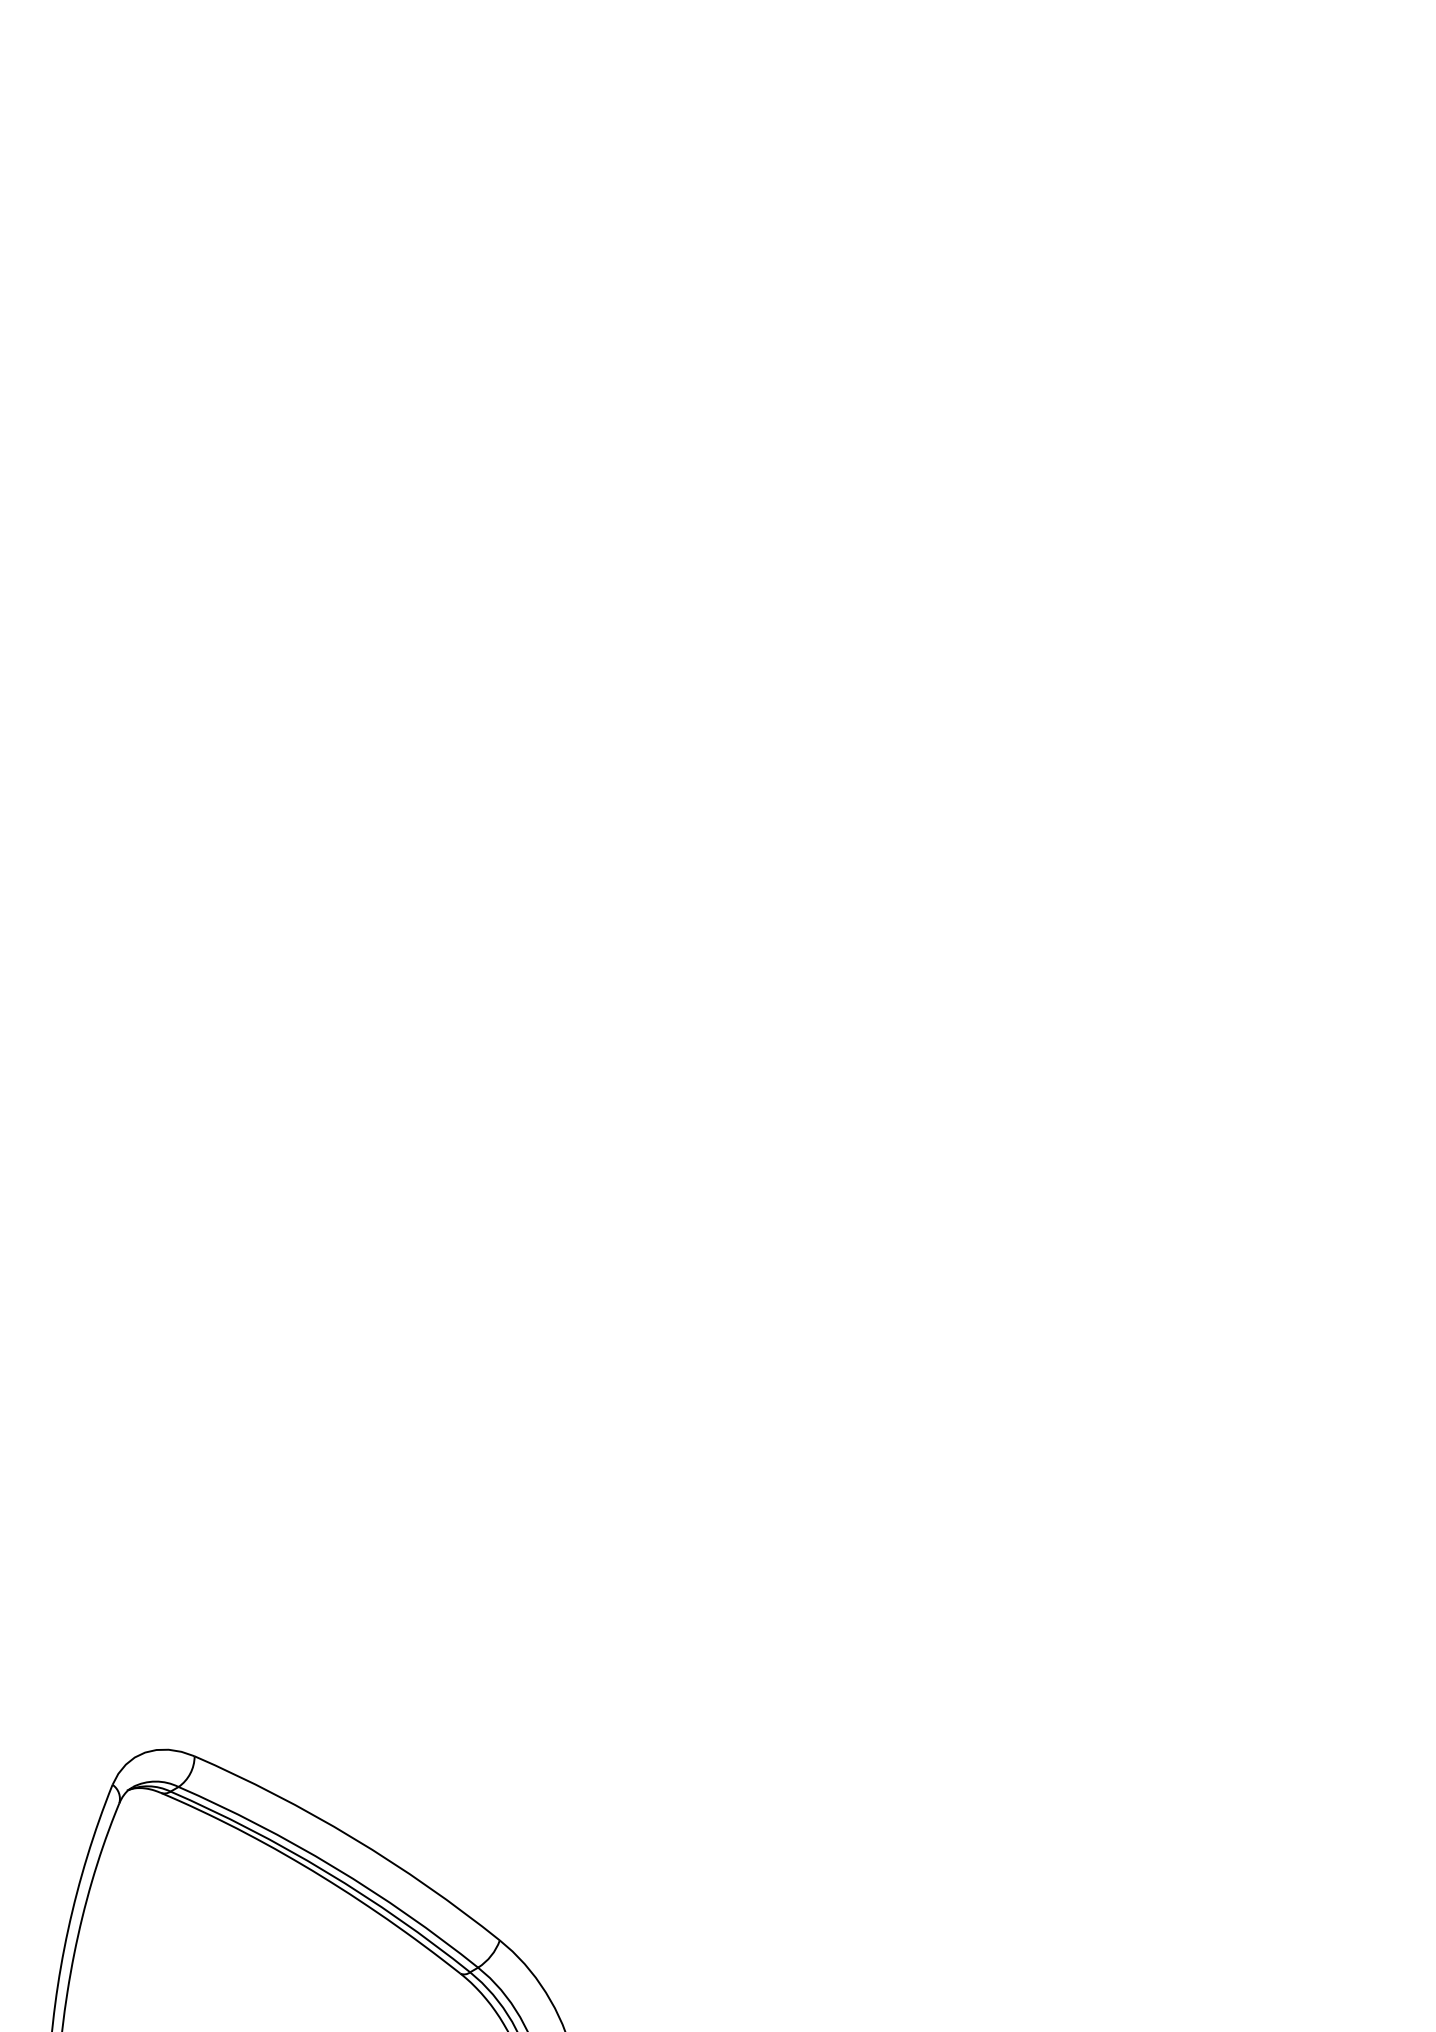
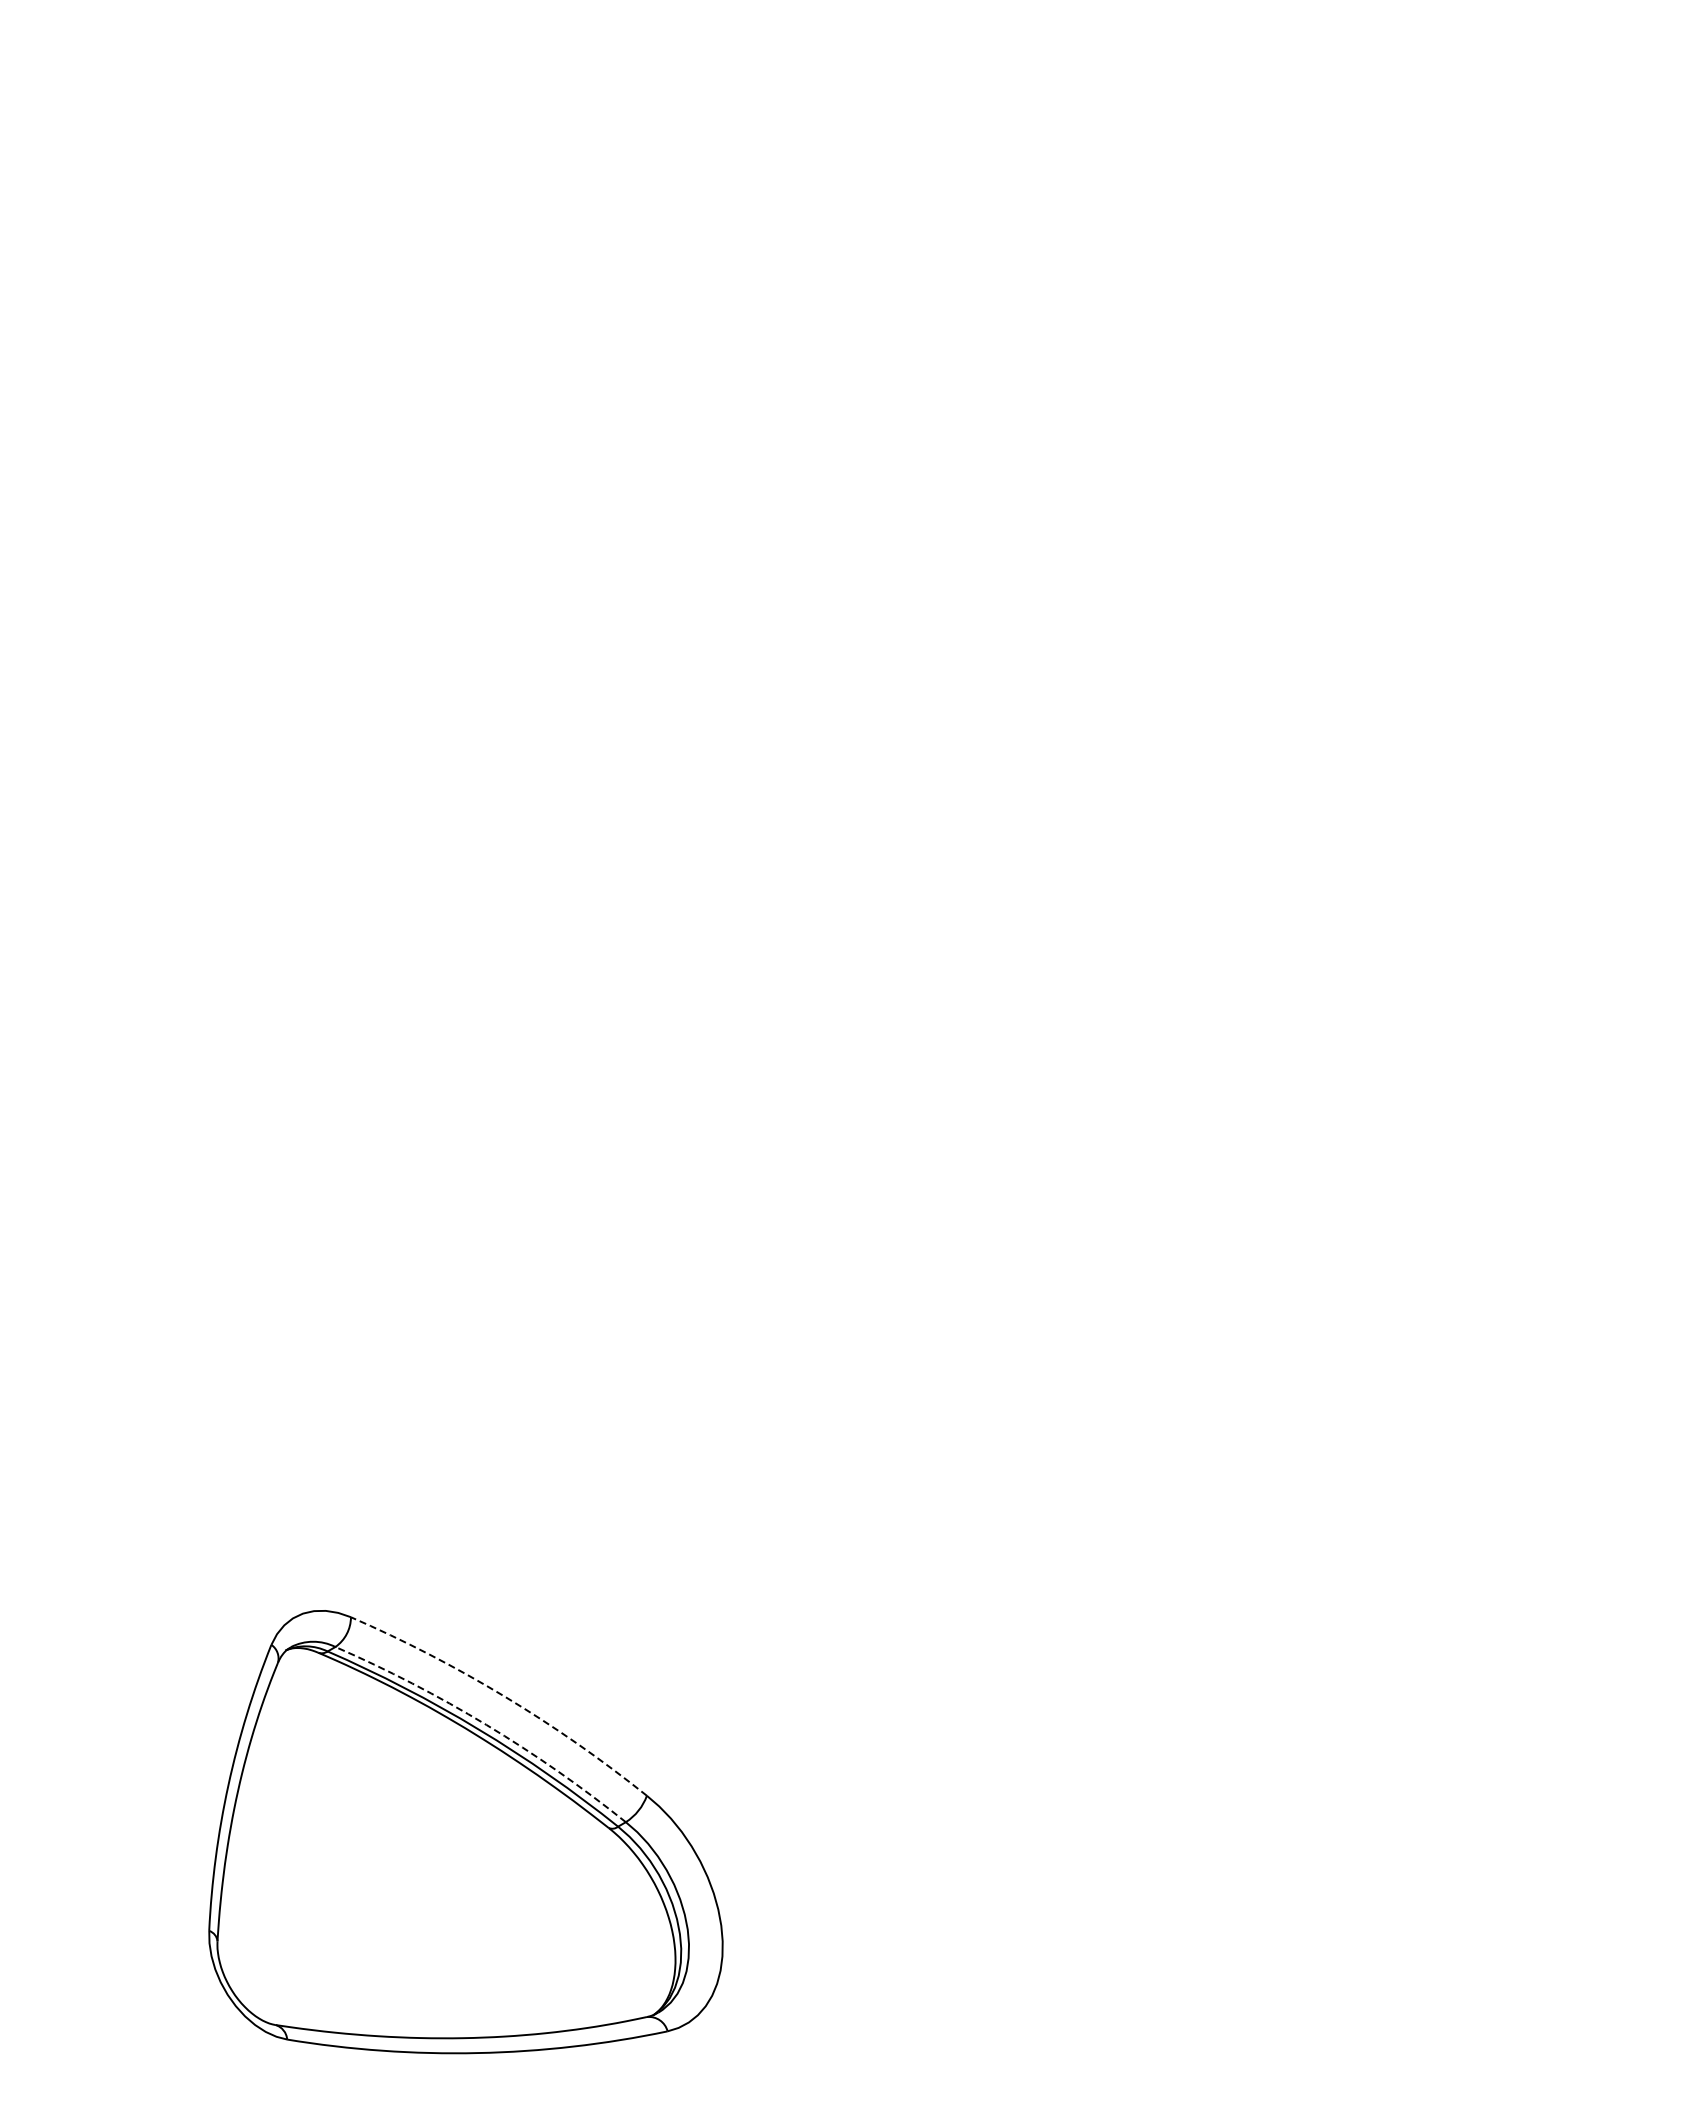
arc: (352, 1838) -> (504, 1696), solid -> dashed
arc: (334, 1866) -> (486, 1724), solid -> dashed

